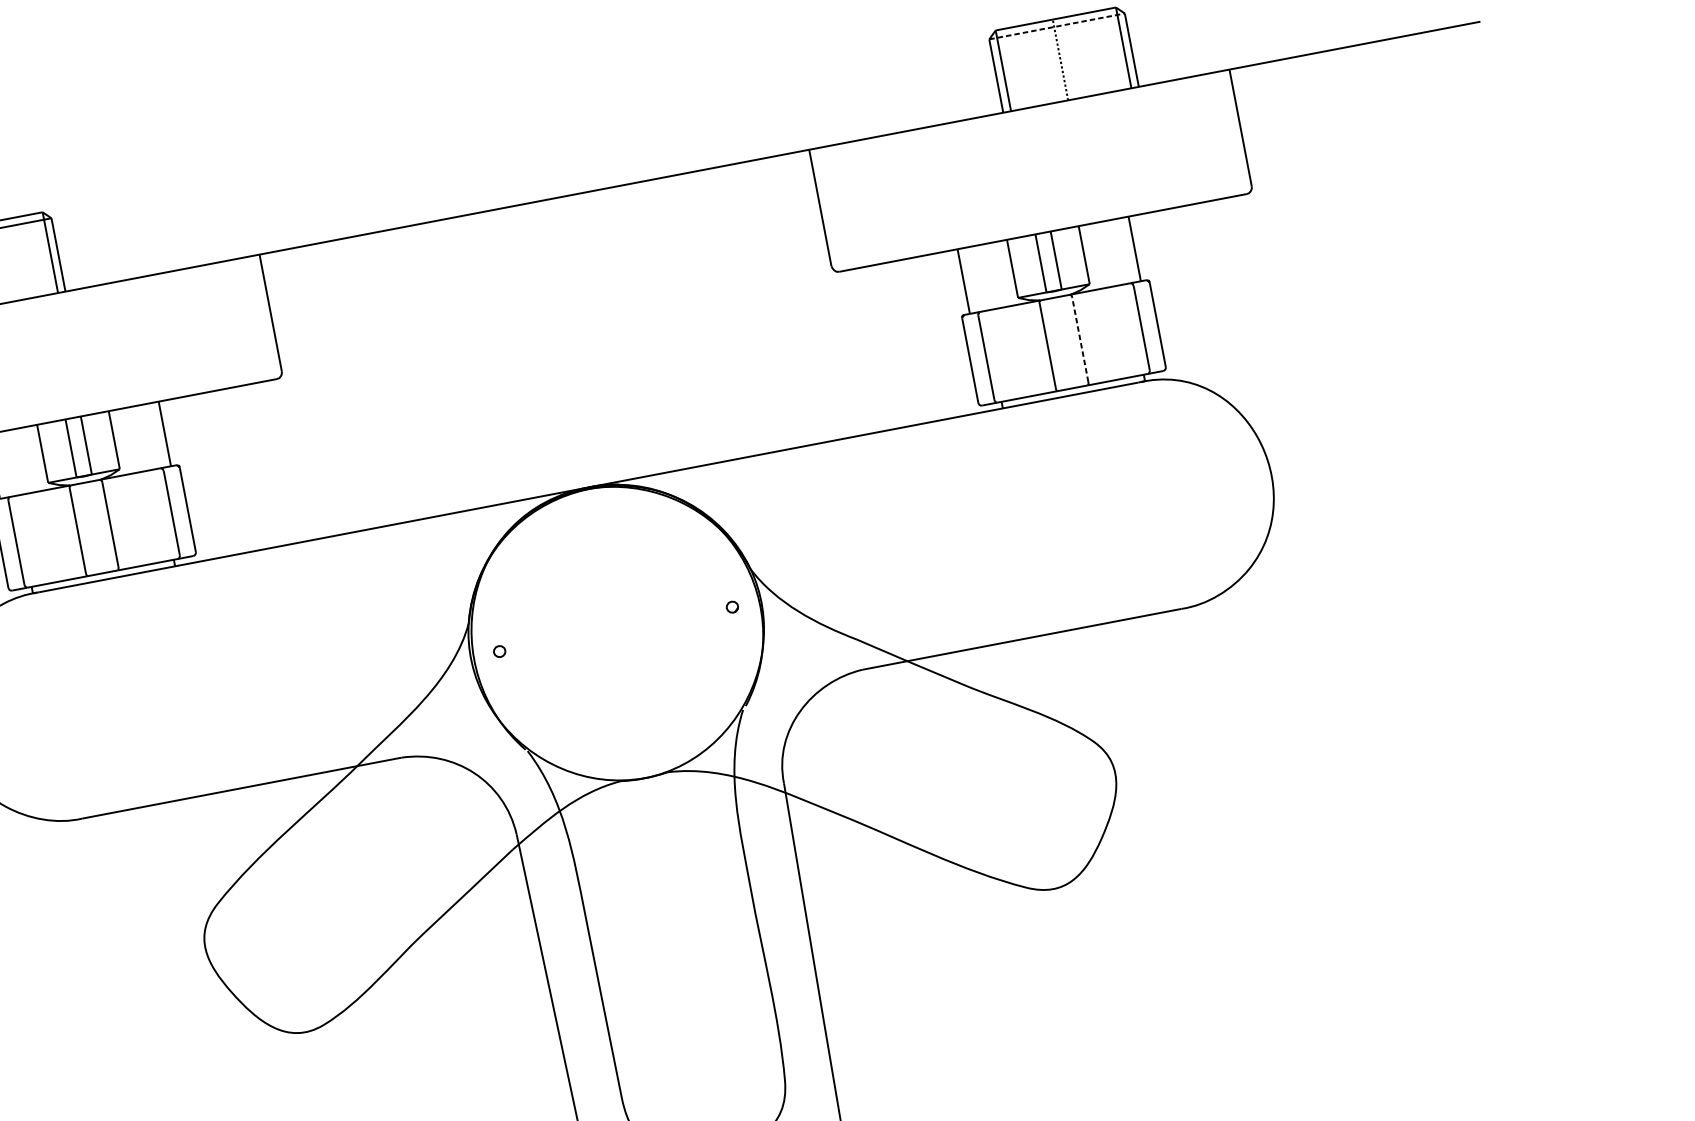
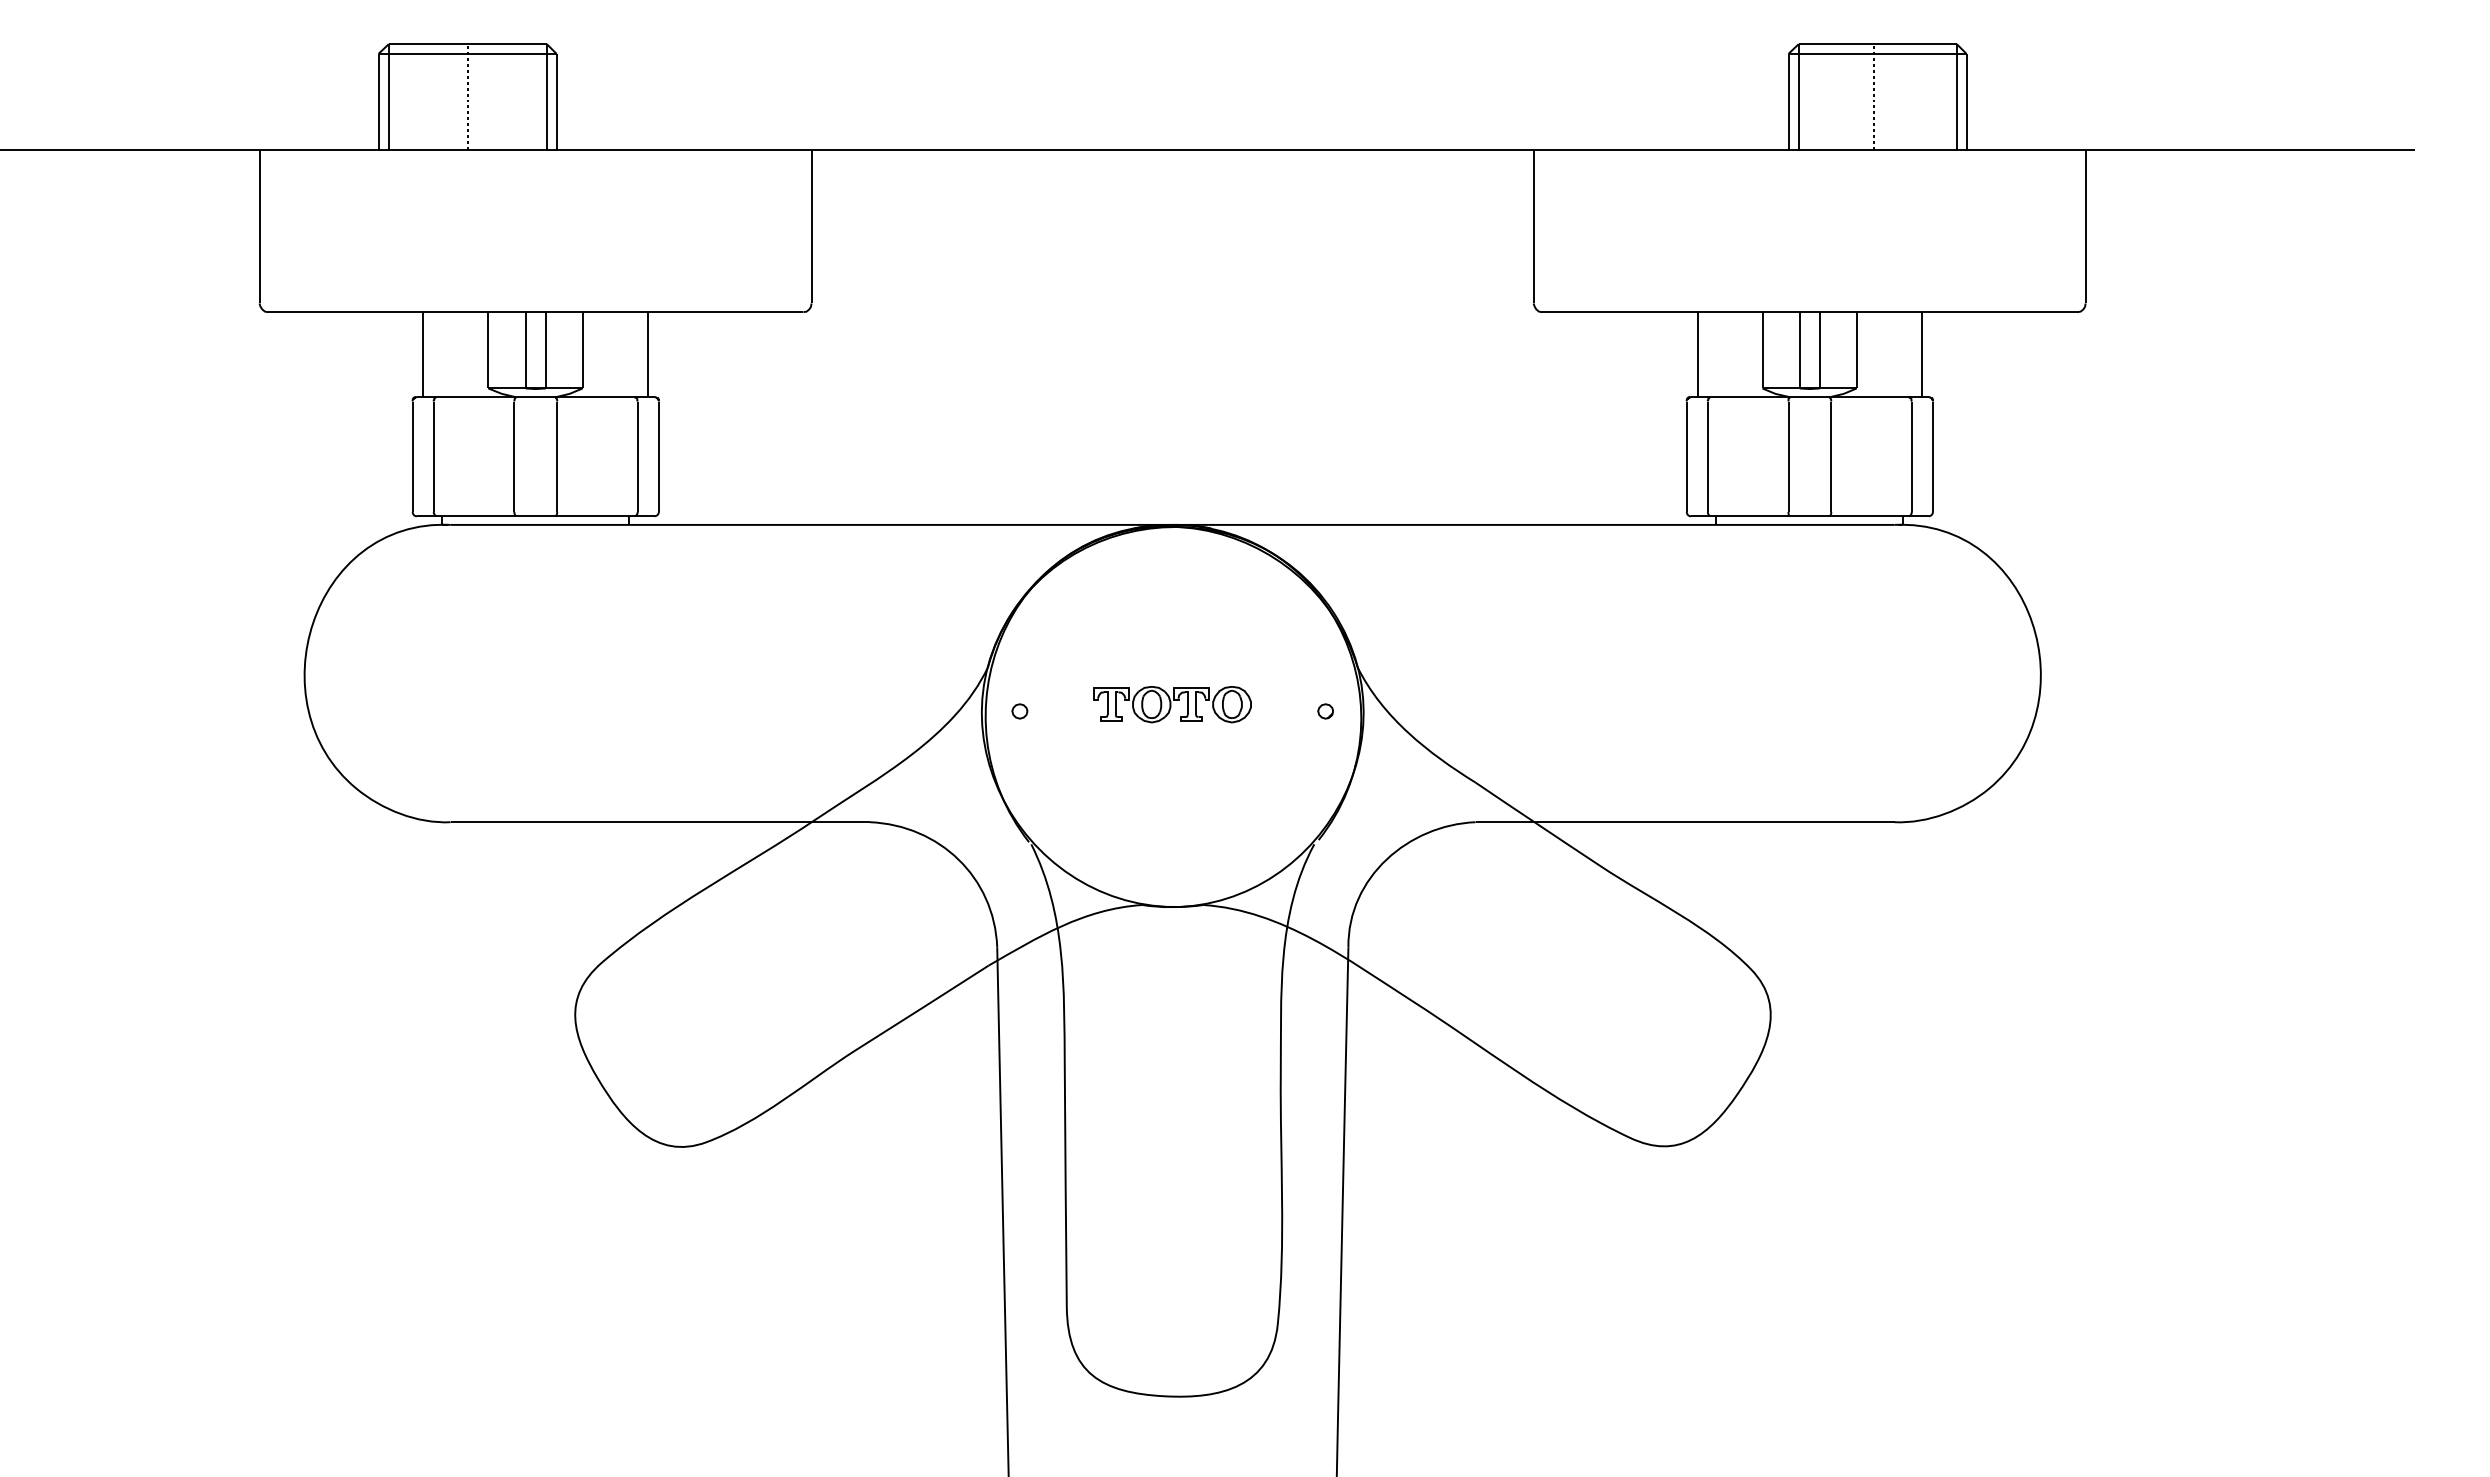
line: (1057, 26) -> (1878, 53), dashed -> solid
line: (1080, 339) -> (1831, 456), dashed -> solid
part: (614, 624) -> (1172, 704), added

